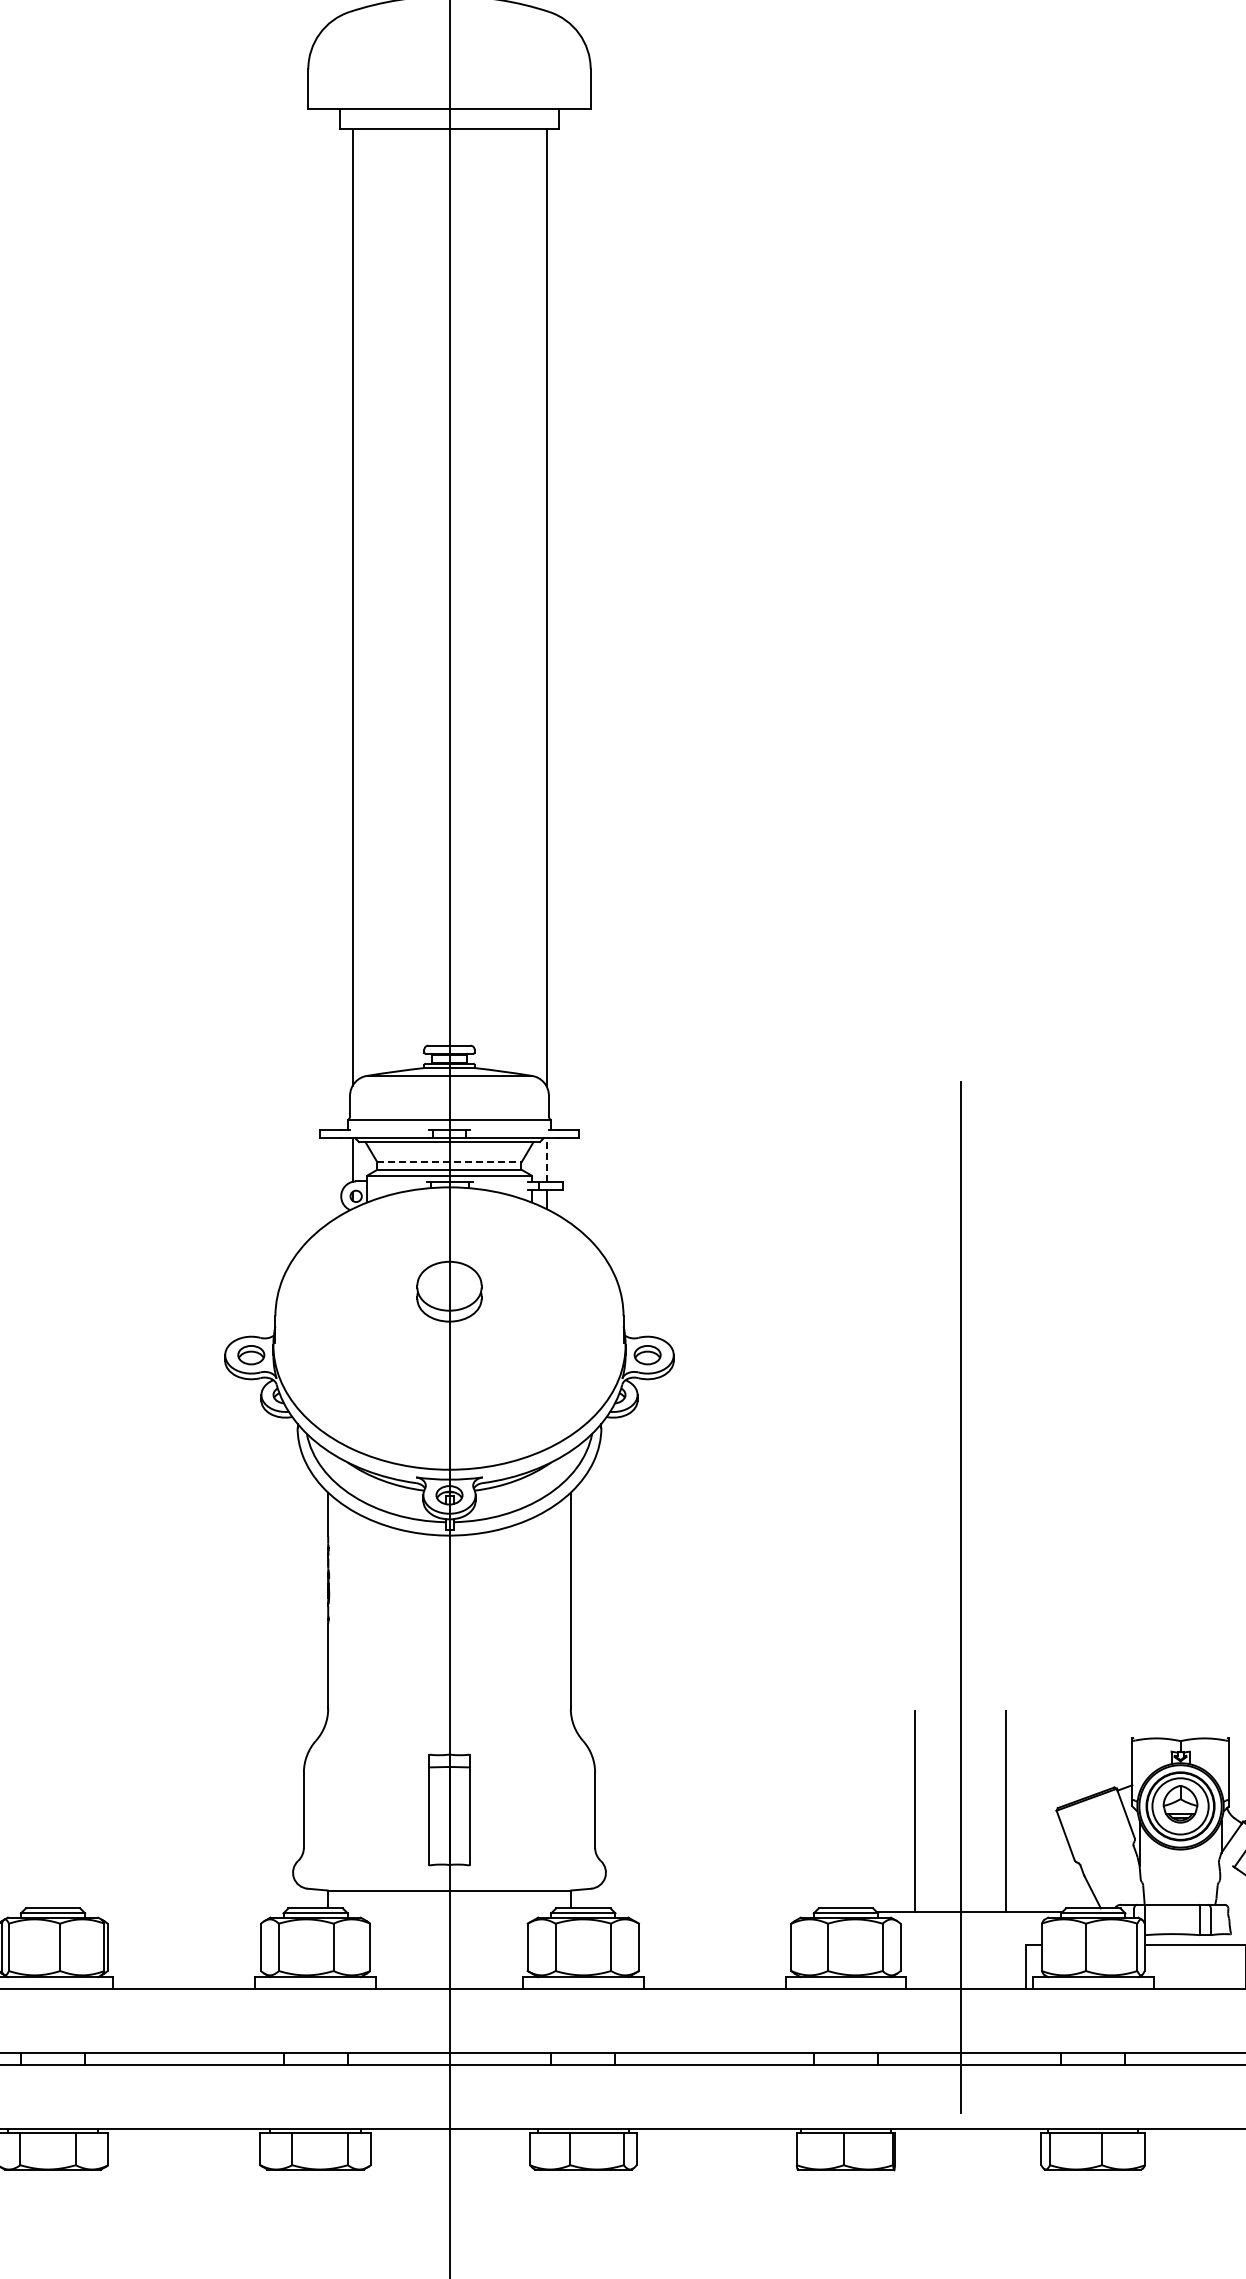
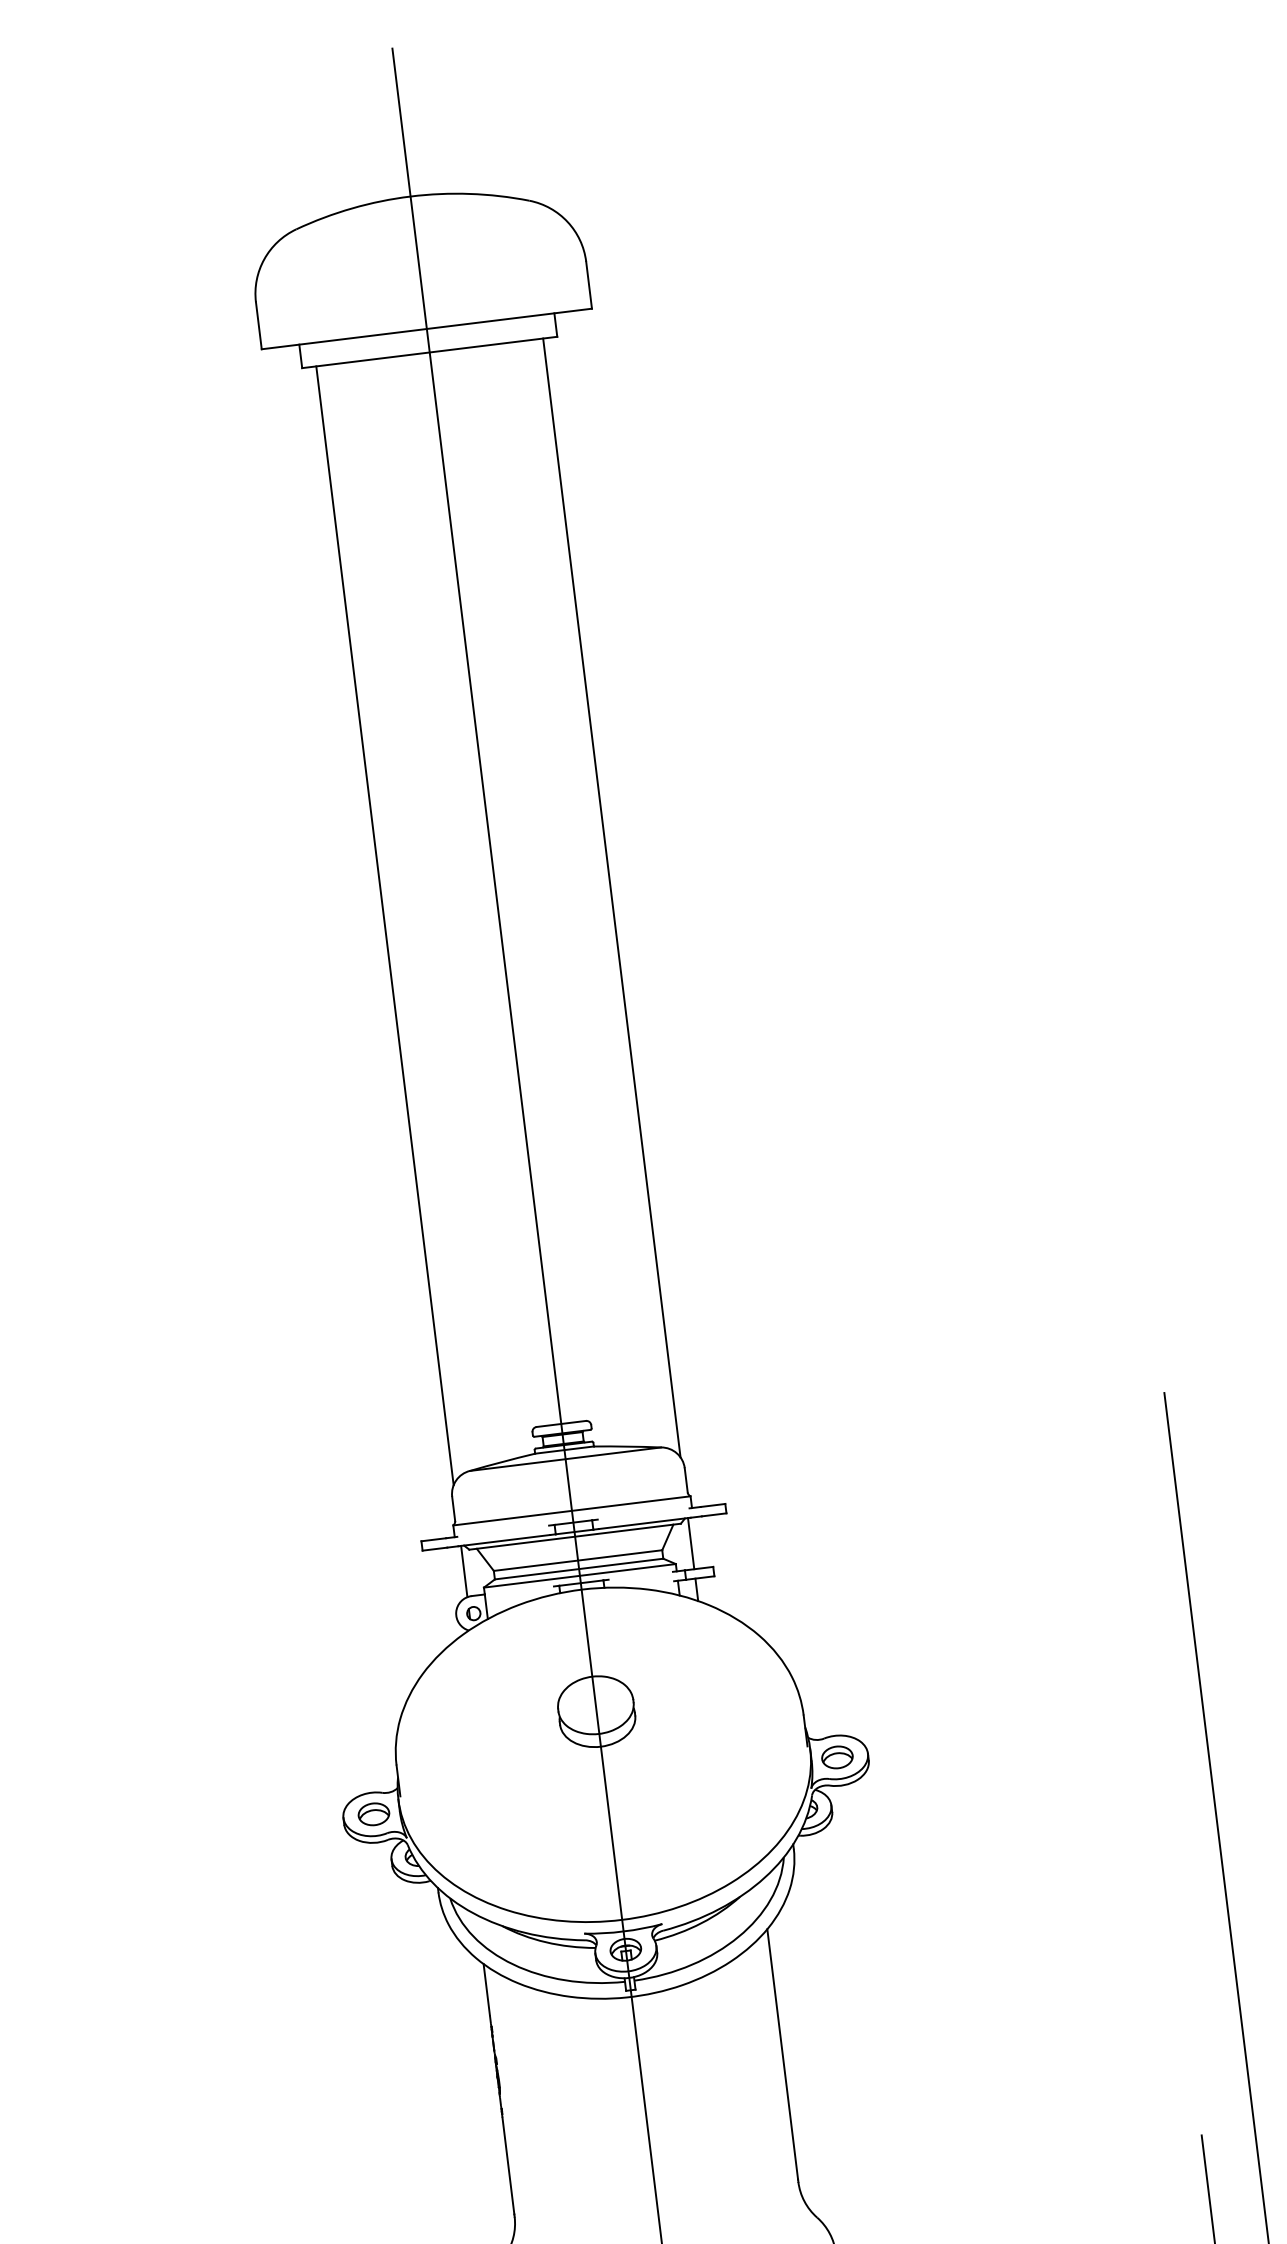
line: (546, 1159) -> (691, 1543), dashed -> solid
line: (449, 1162) -> (578, 1560), dashed -> solid

